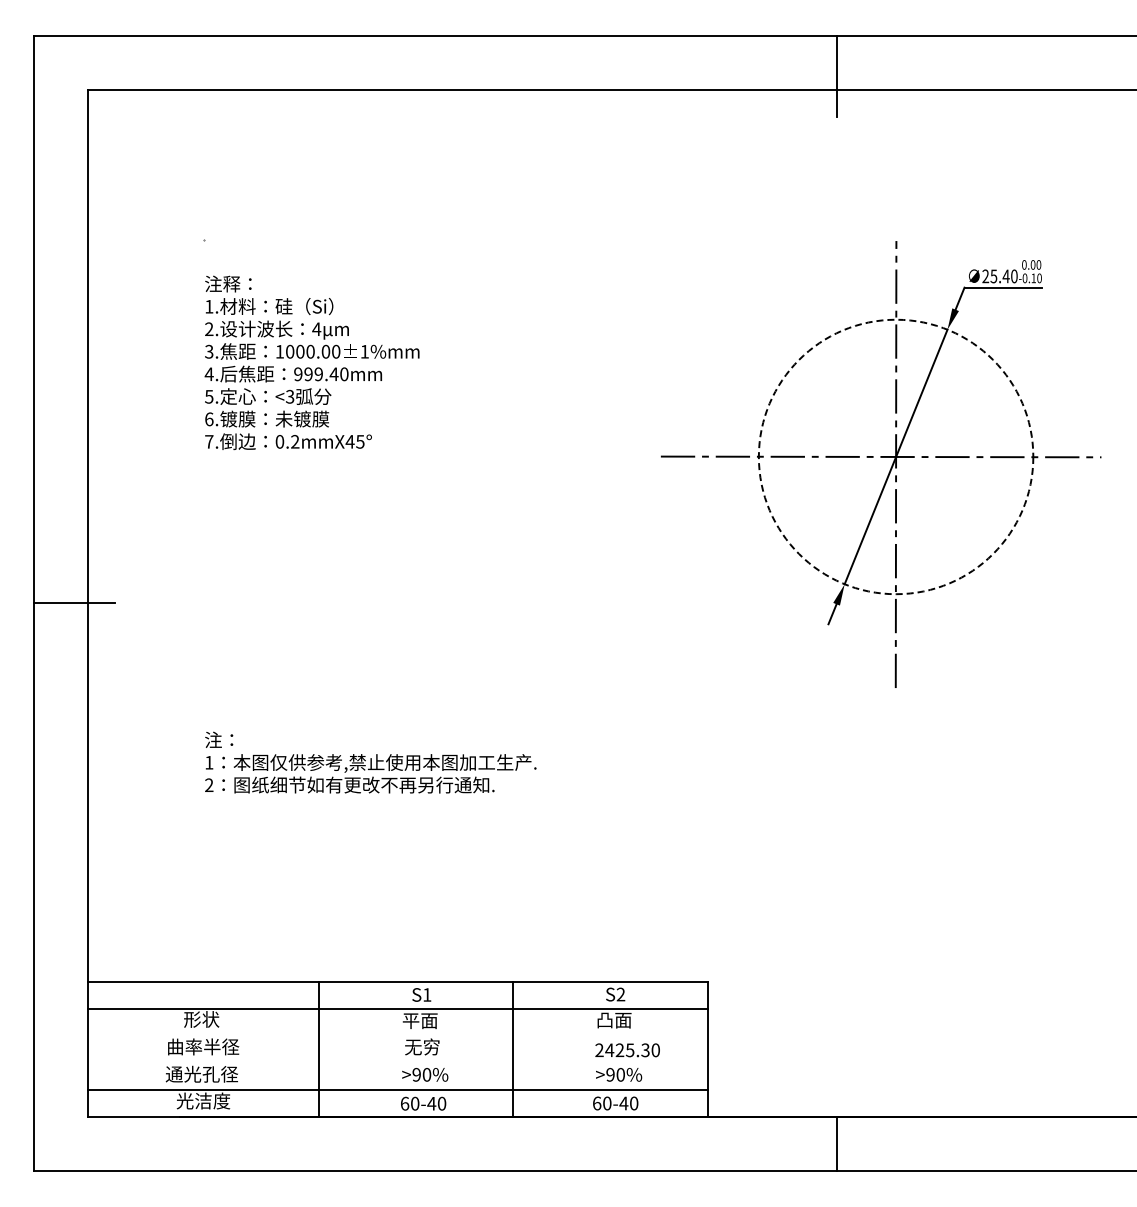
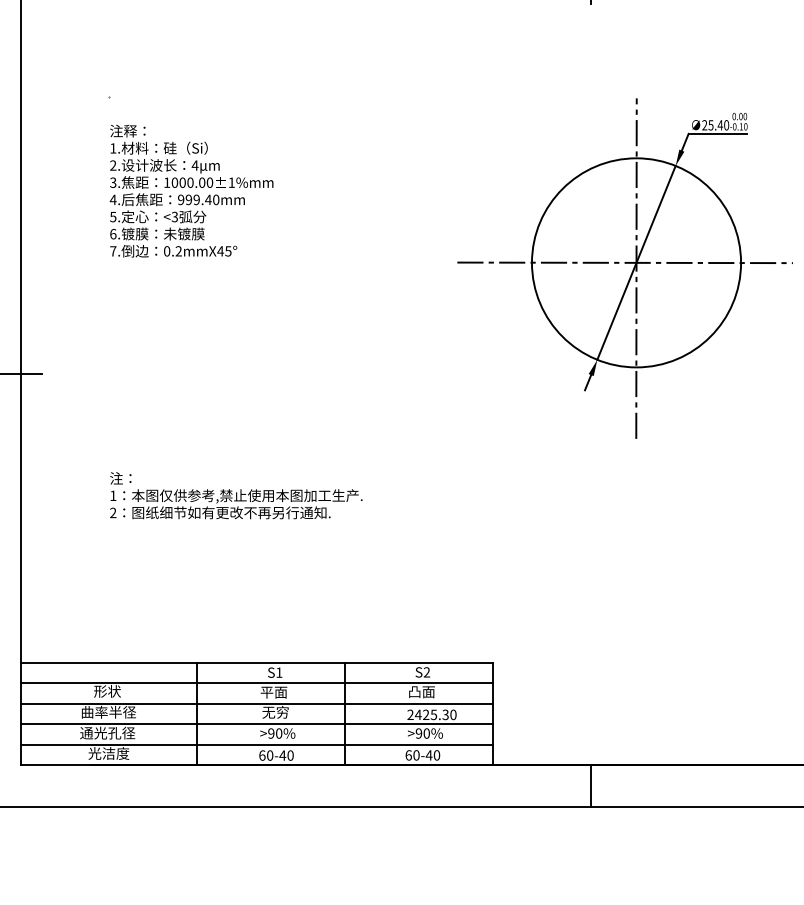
circle: (895, 456) -> (636, 262), dashed -> solid
line: (397, 1035) -> (256, 703), added
line: (397, 1062) -> (256, 724), added

